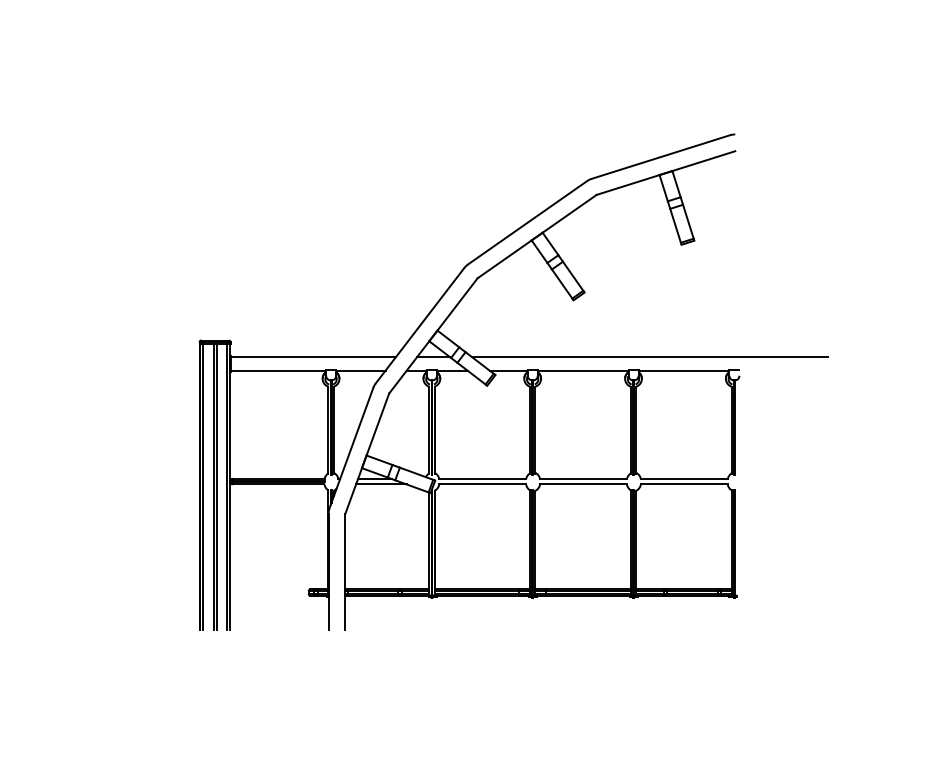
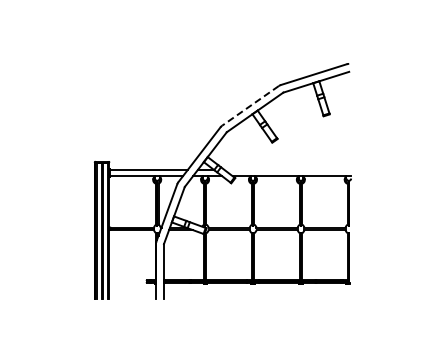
line: (527, 222) -> (250, 105), solid -> dashed
line: (649, 356) -> (308, 169), removed

